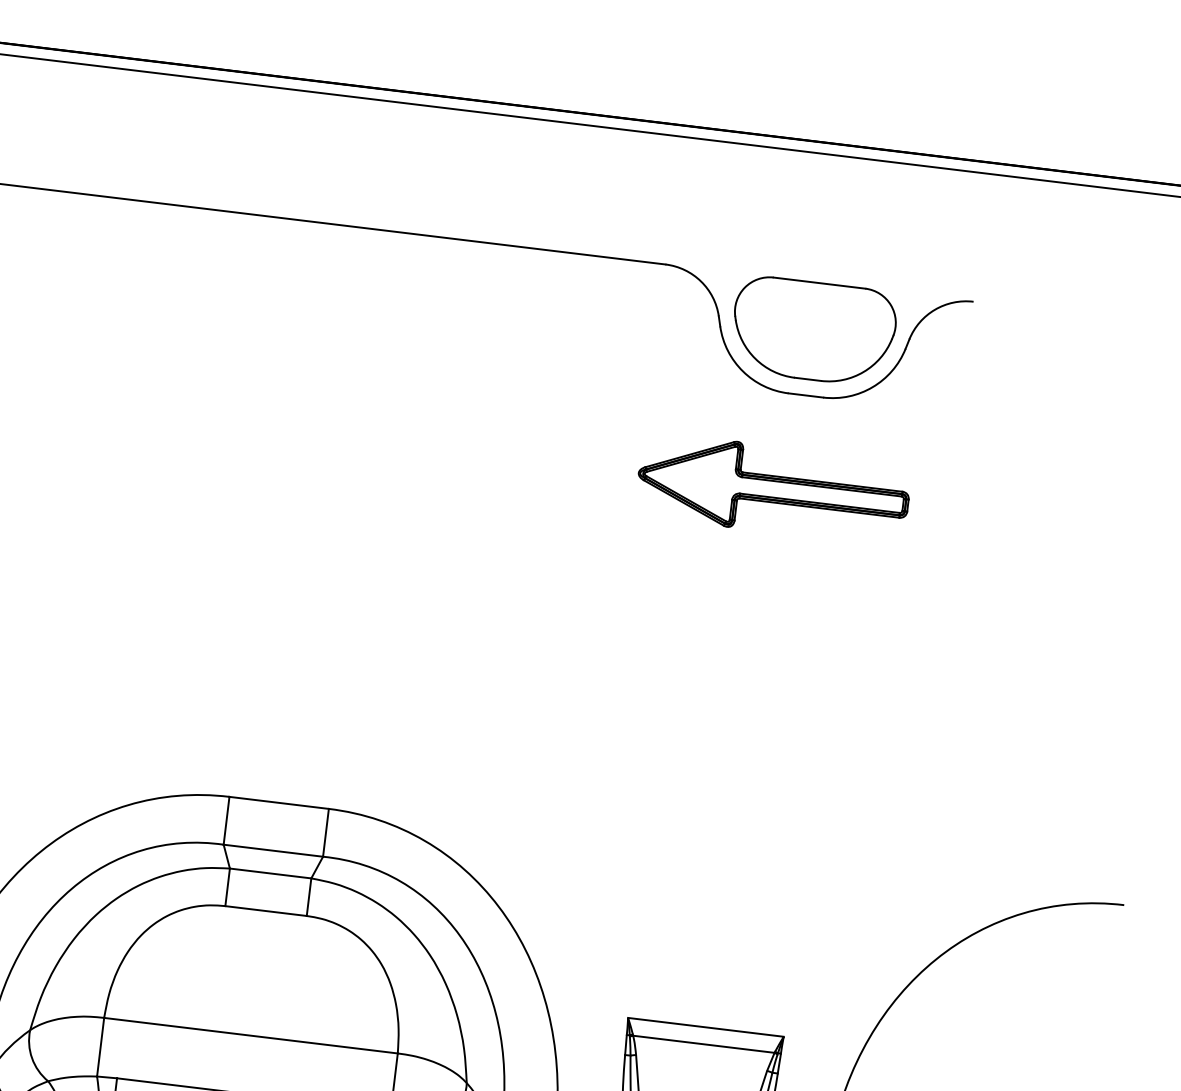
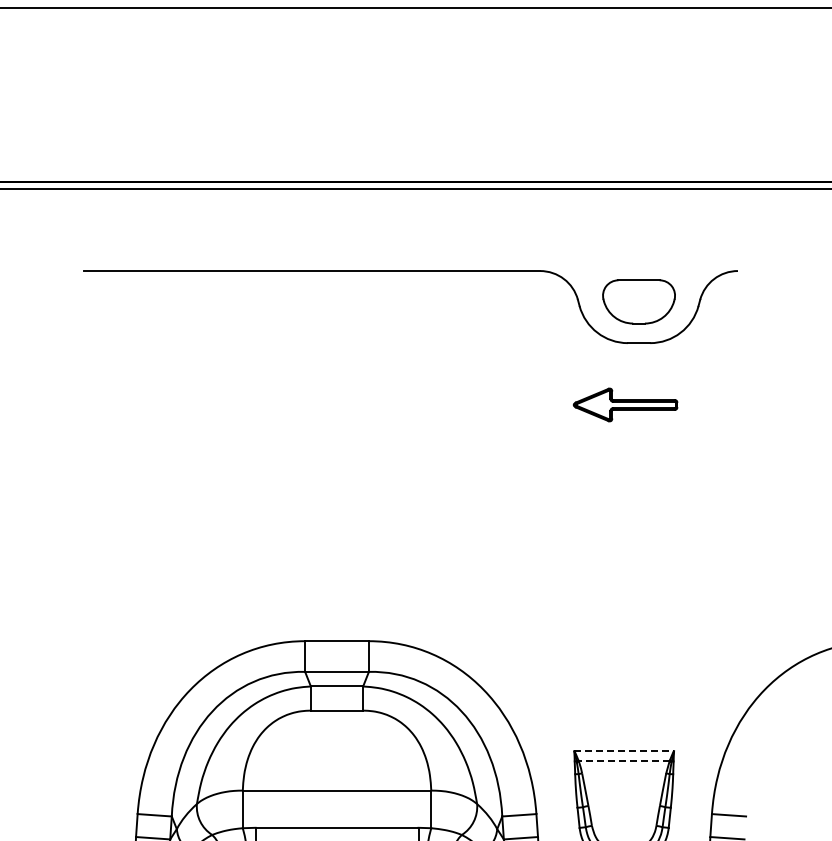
part: (812, 330) -> (638, 301), size x0.7
part: (773, 488) -> (625, 404), size x0.6
line: (706, 1027) -> (624, 750), solid -> dashed
line: (702, 1044) -> (623, 761), solid -> dashed

